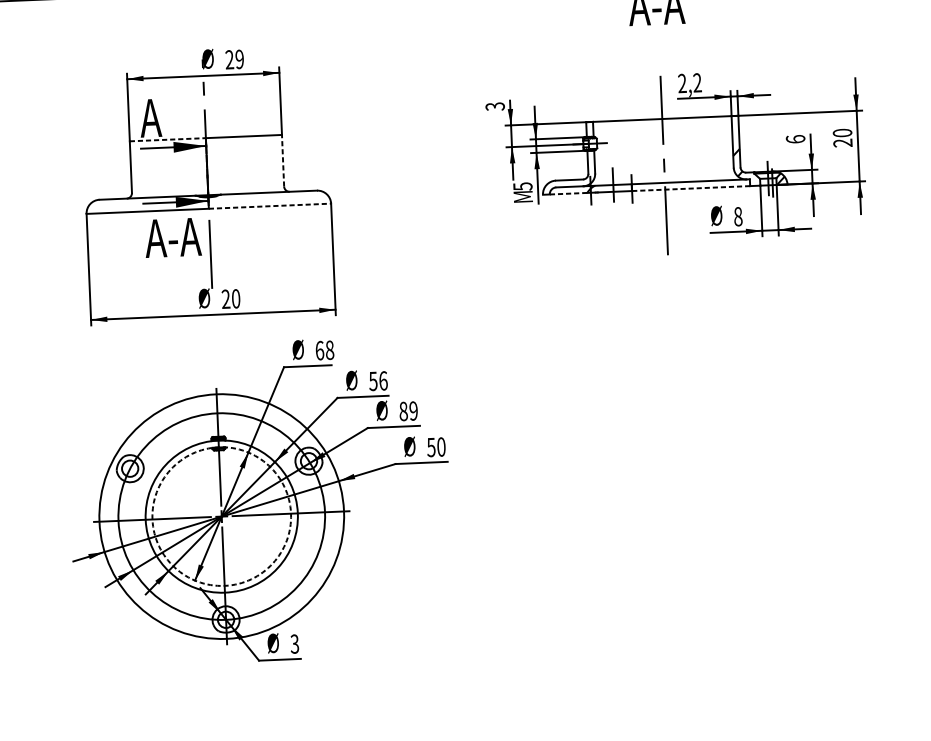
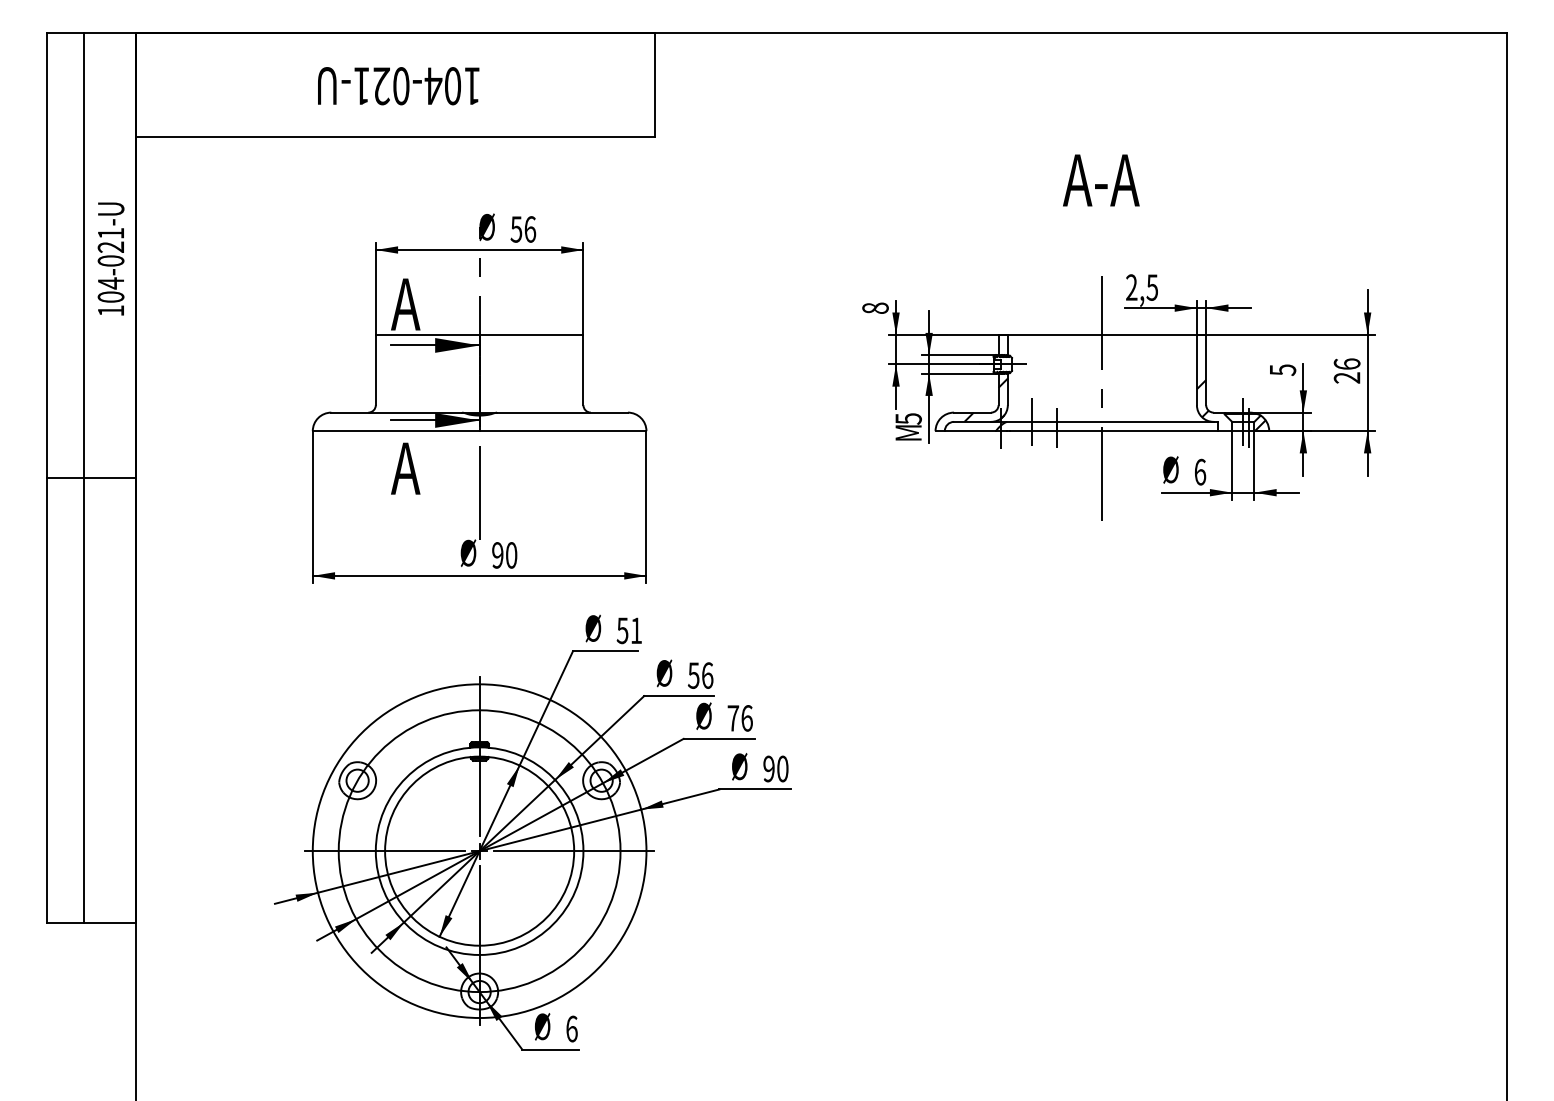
text: (234, 59) -> (523, 229), 29 -> 56
text: (697, 82) -> (1152, 287), 2,2 -> 2,5
text: (495, 106) -> (875, 308), 3 -> 8
text: (842, 132) -> (1346, 363), 20 -> 26
text: (795, 138) -> (1282, 369), 6 -> 5
line: (167, 139) -> (427, 334), dashed -> solid
line: (283, 160) -> (583, 369), dashed -> solid
hatch: (578, 170) -> (985, 399), added
line: (690, 188) -> (1137, 431), dashed -> solid
line: (568, 193) -> (970, 431), dashed -> solid
line: (270, 206) -> (563, 431), dashed -> solid
text: (738, 216) -> (1200, 471), 8 -> 6
text: (184, 237) -> (445, 468), A-A -> A
text: (225, 299) -> (497, 555), 20 -> 90
text: (324, 350) -> (629, 630), 68 -> 51
text: (408, 411) -> (739, 718), 89 -> 76
text: (430, 447) -> (768, 768), 50 -> 90
circle: (221, 516) -> (479, 850), dashed -> solid
text: (294, 643) -> (571, 1028), 3 -> 6

